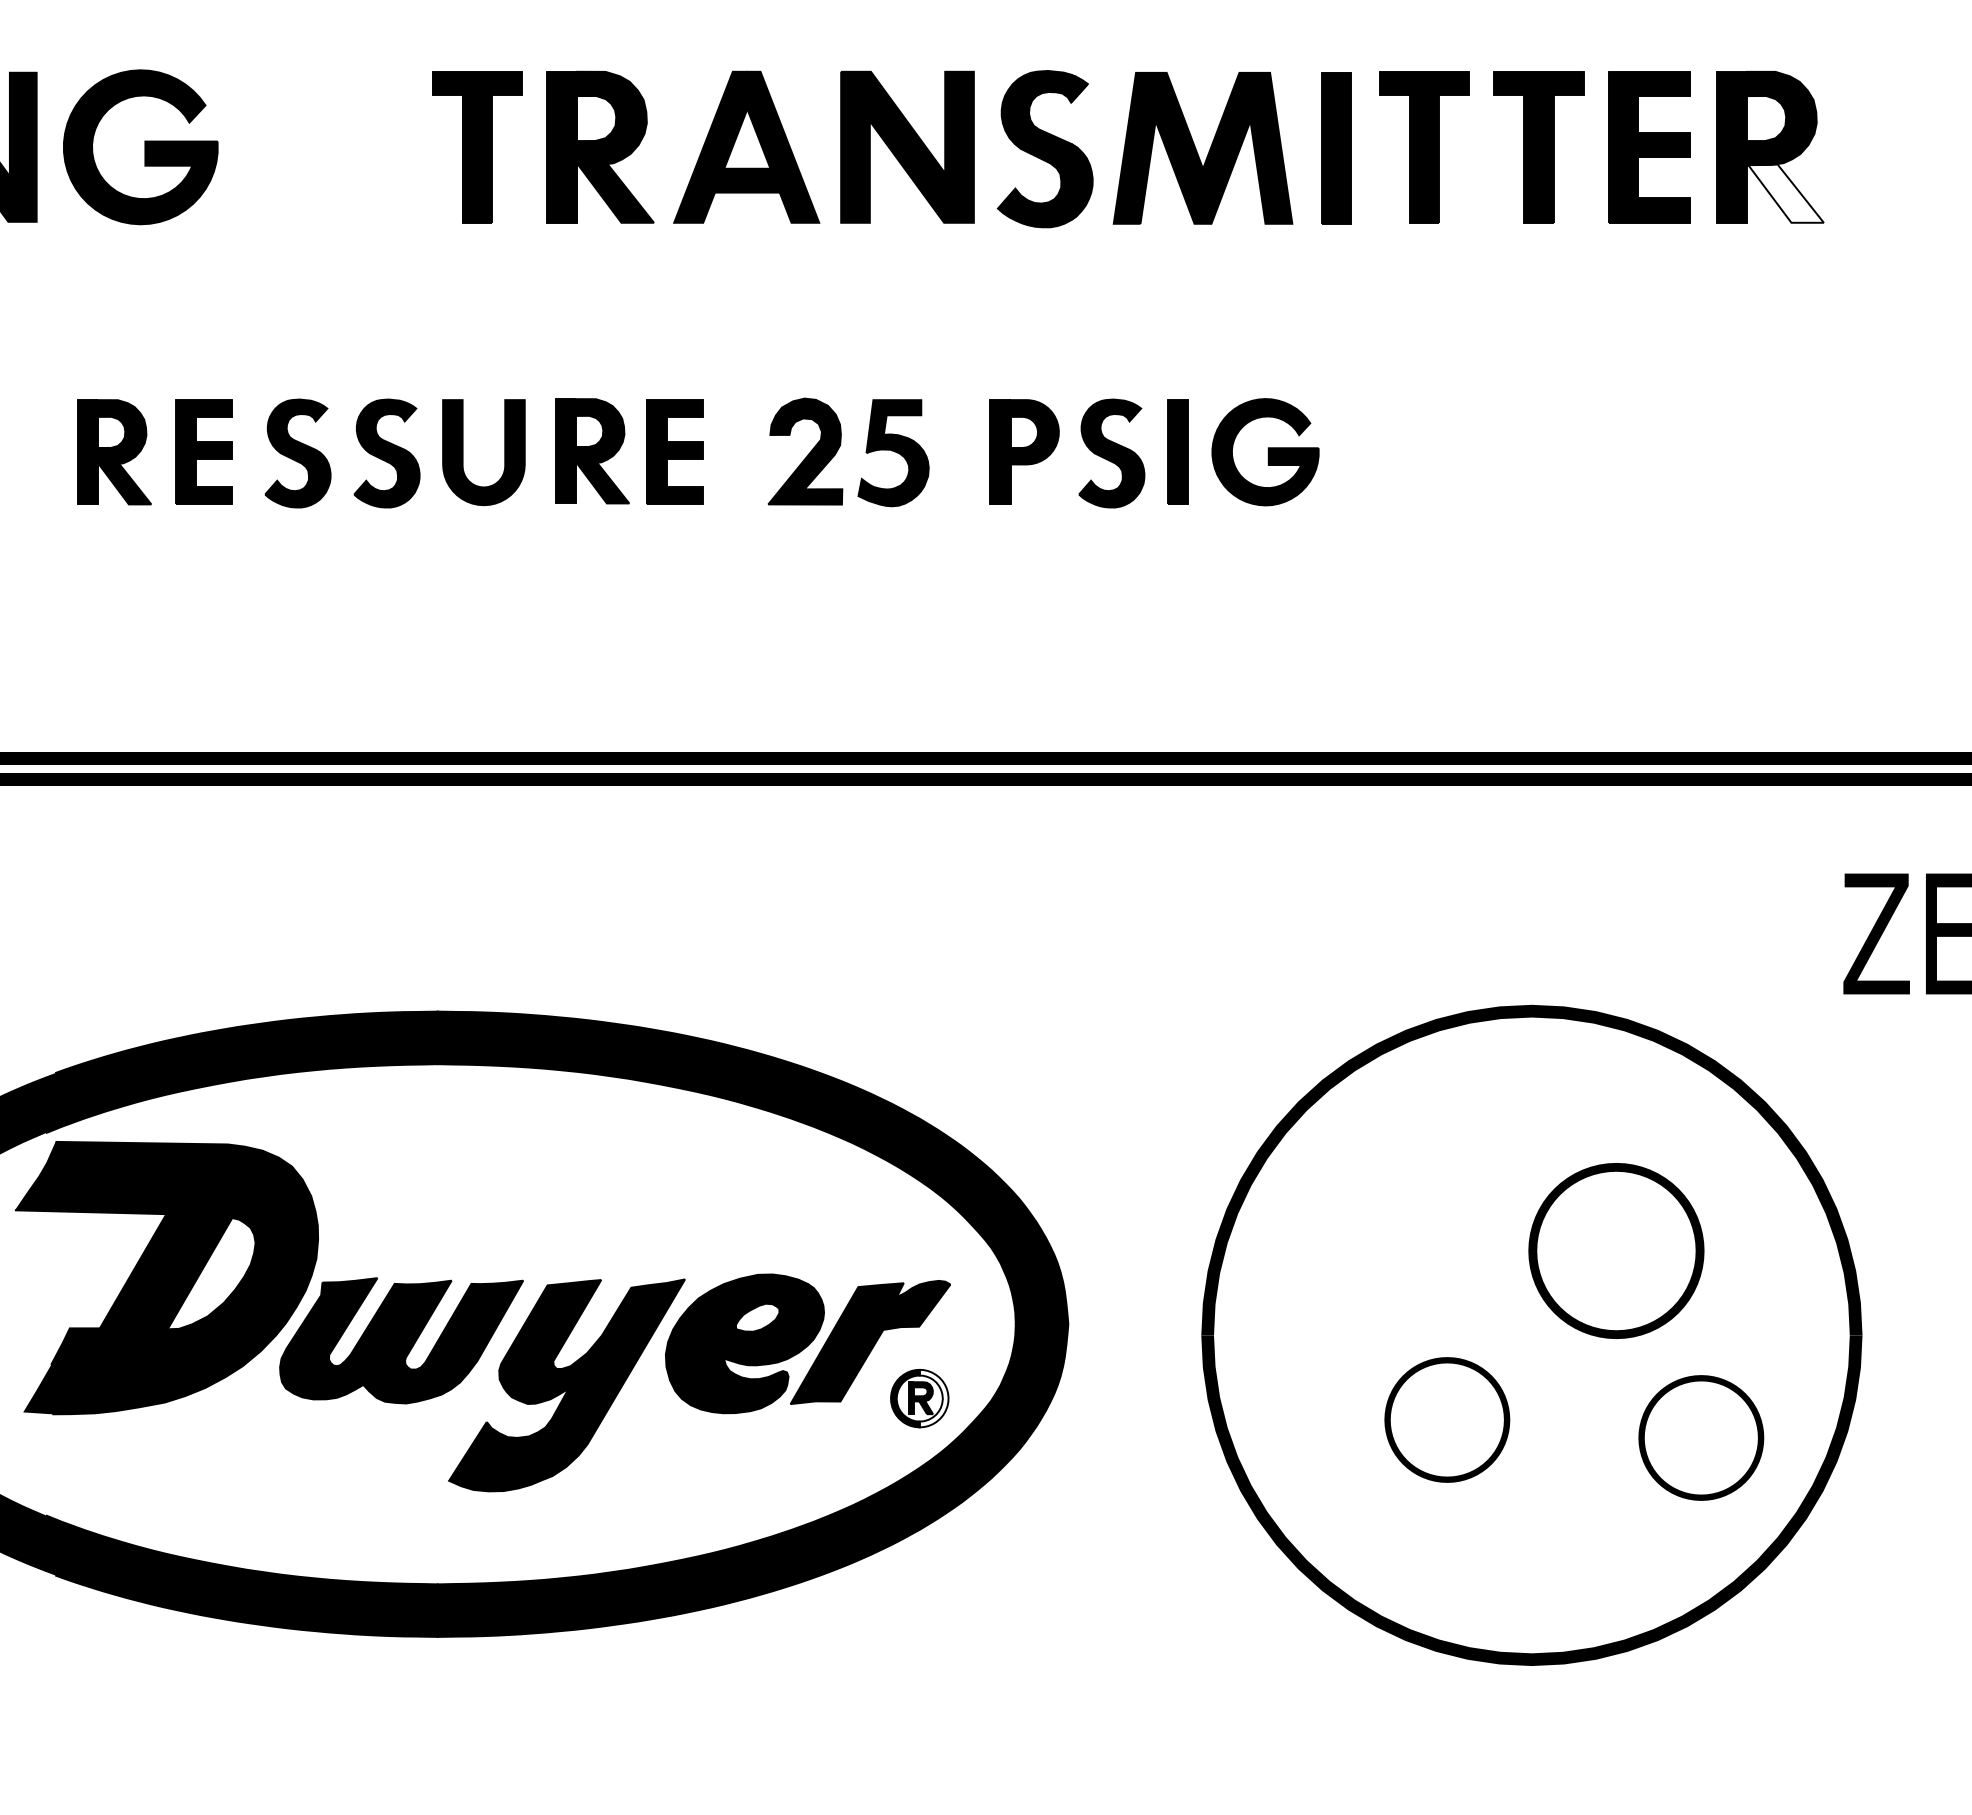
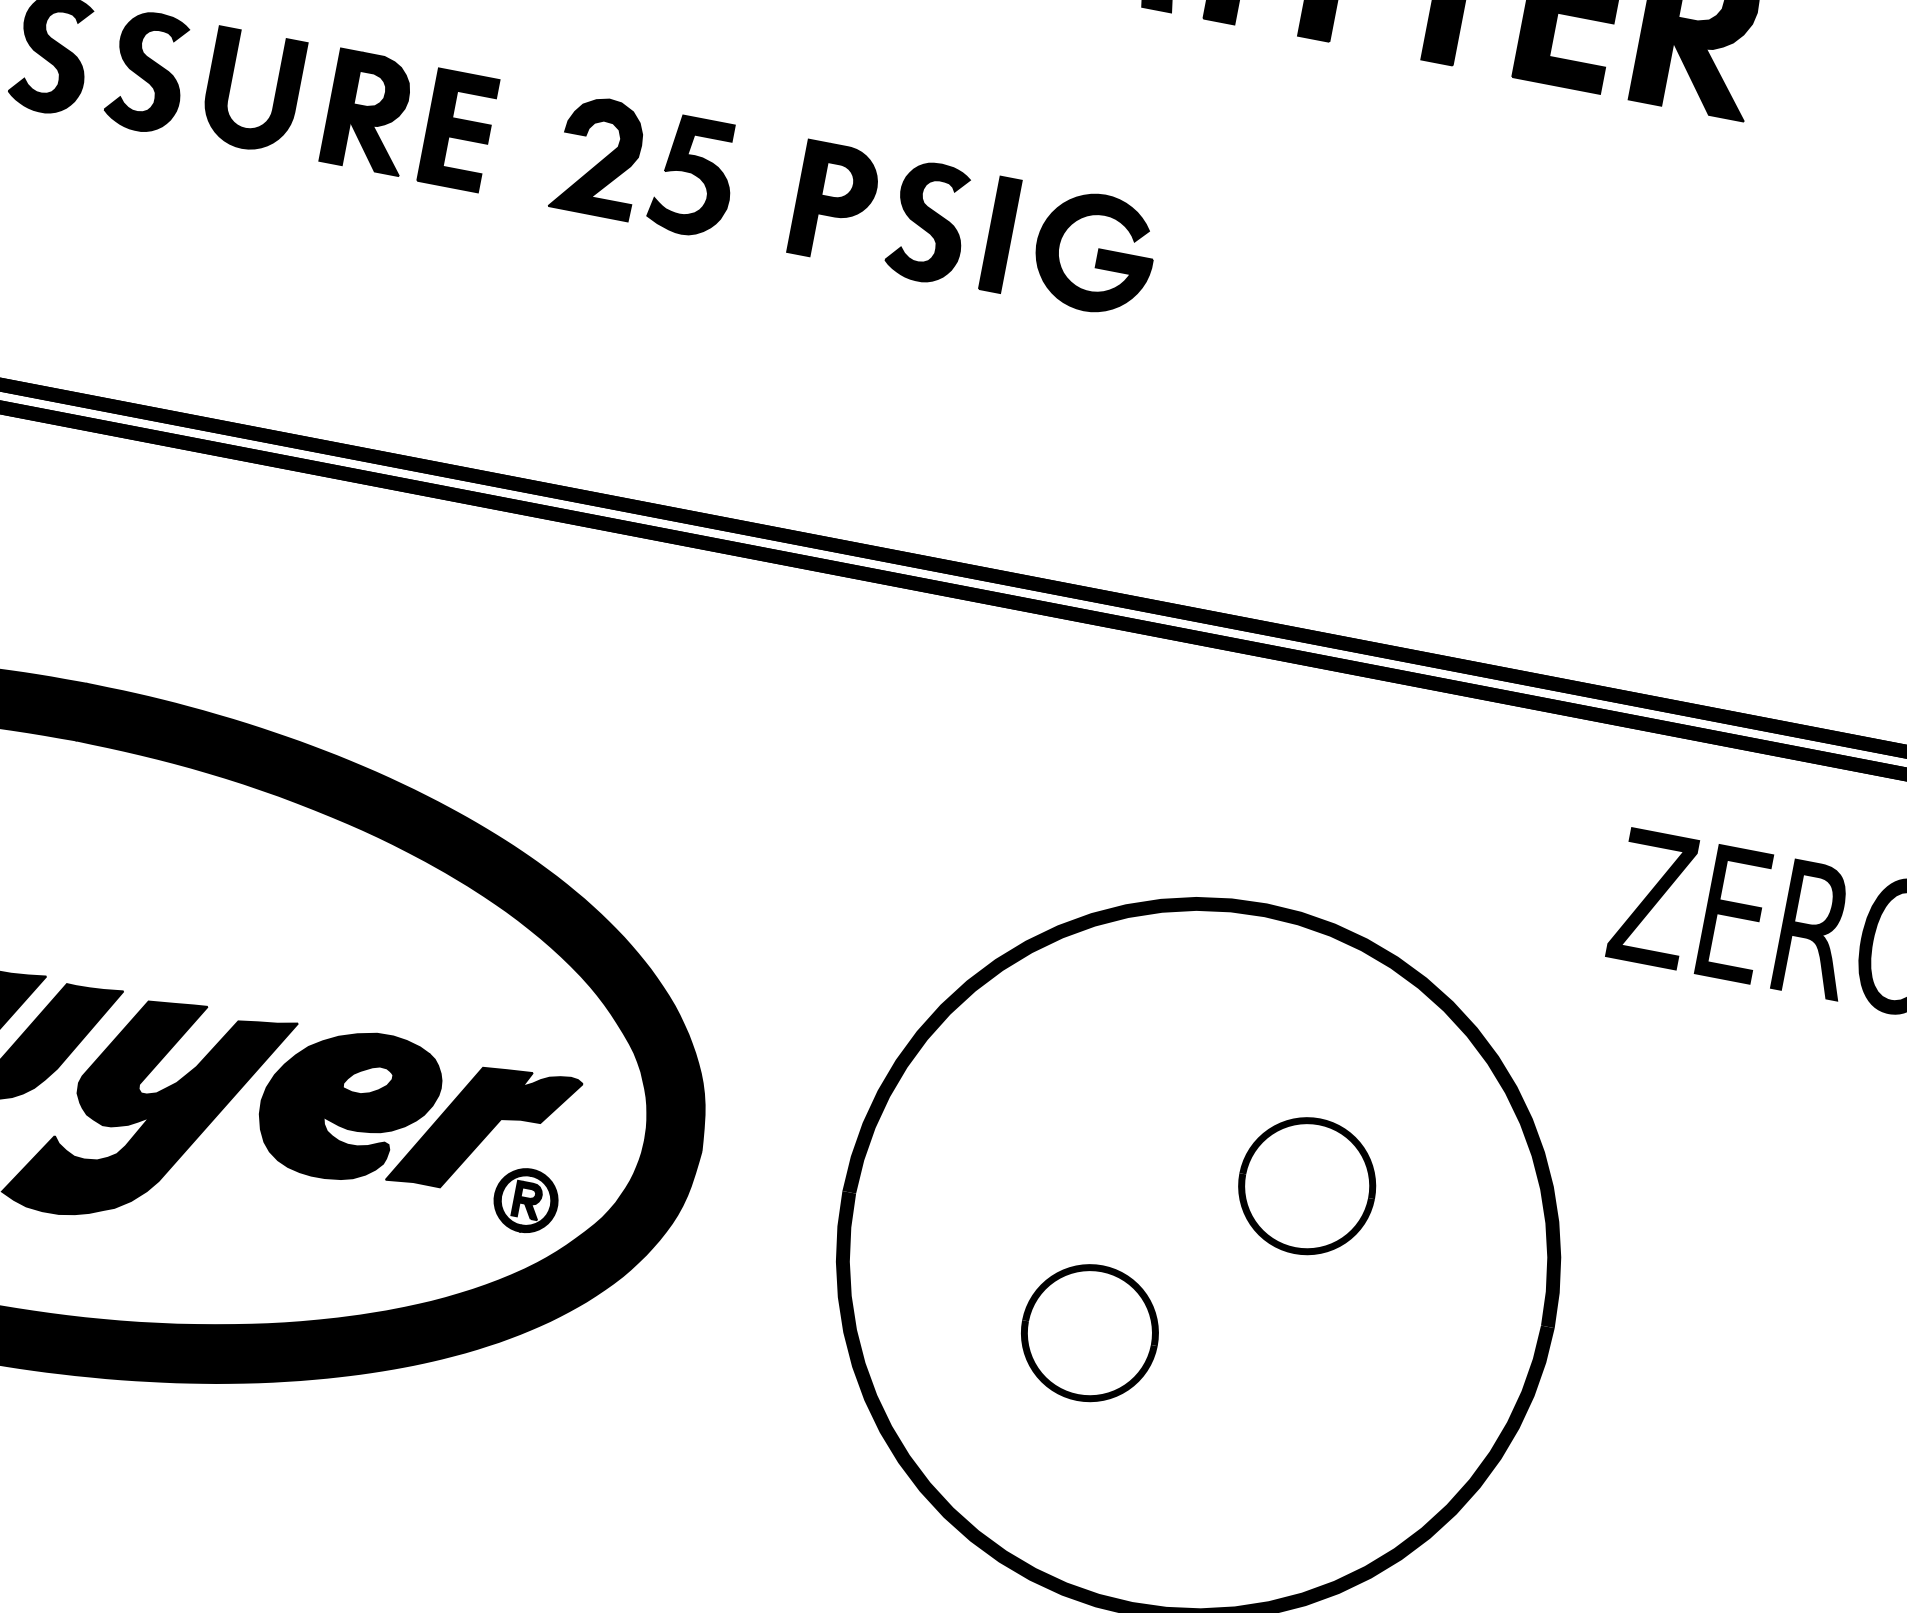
fill: (1785, 193) -> (1708, 82), added
part: (1616, 1250) -> (1307, 1185), size x0.71
fill: (933, 1398) -> (540, 1203), added
part: (1701, 1437) -> (1360, 1404), removed

